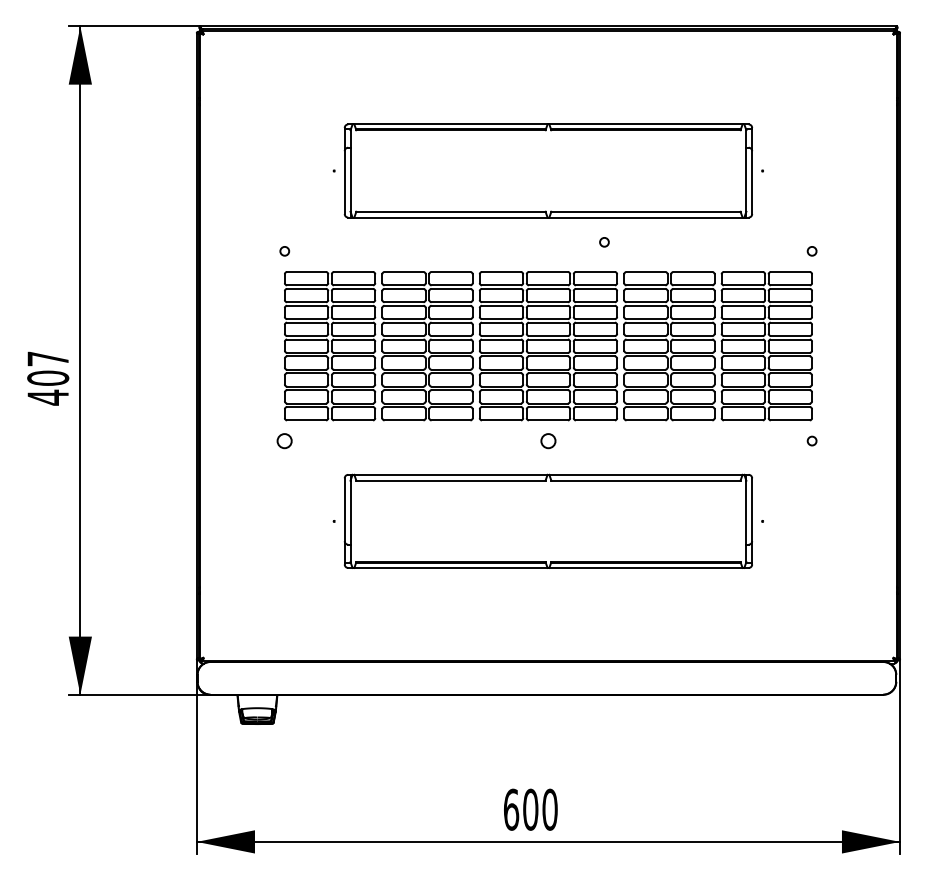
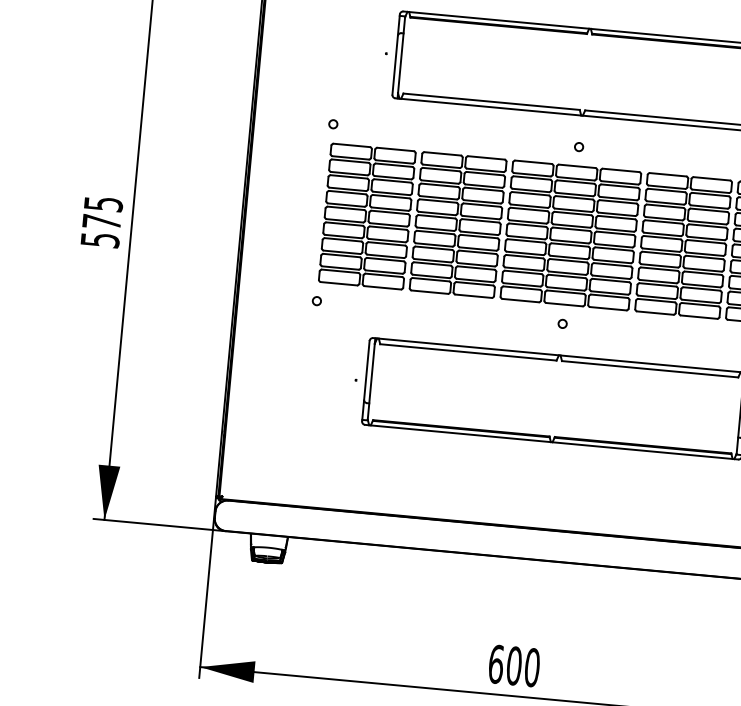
circle: (604, 242) -> (579, 147), moved
text: (48, 378) -> (102, 222), 407 -> 575
circle: (284, 440) -> (316, 300), size x0.62
circle: (548, 440) -> (562, 323), size x0.62

